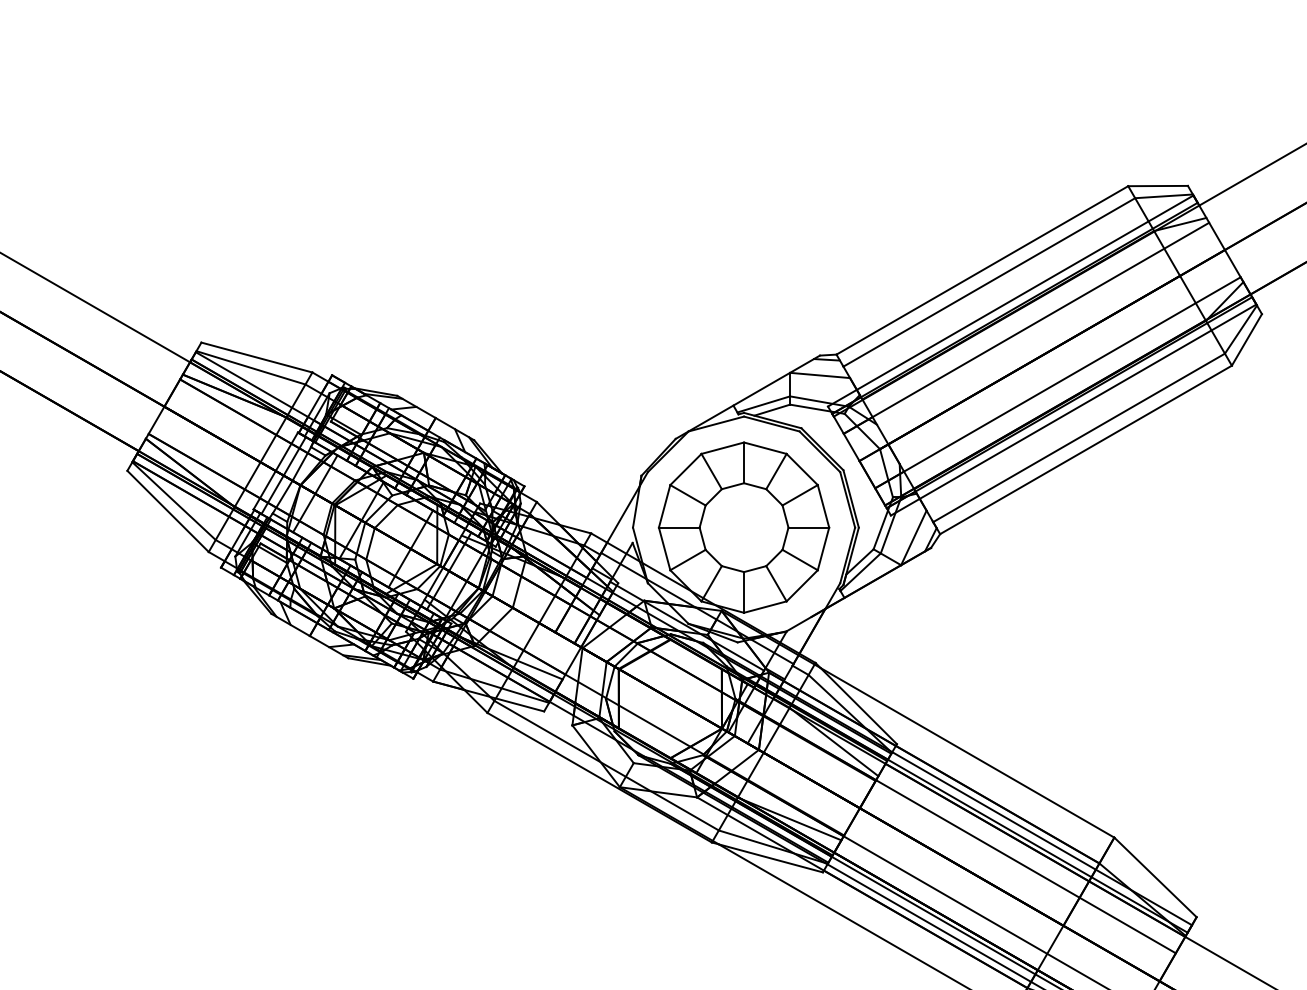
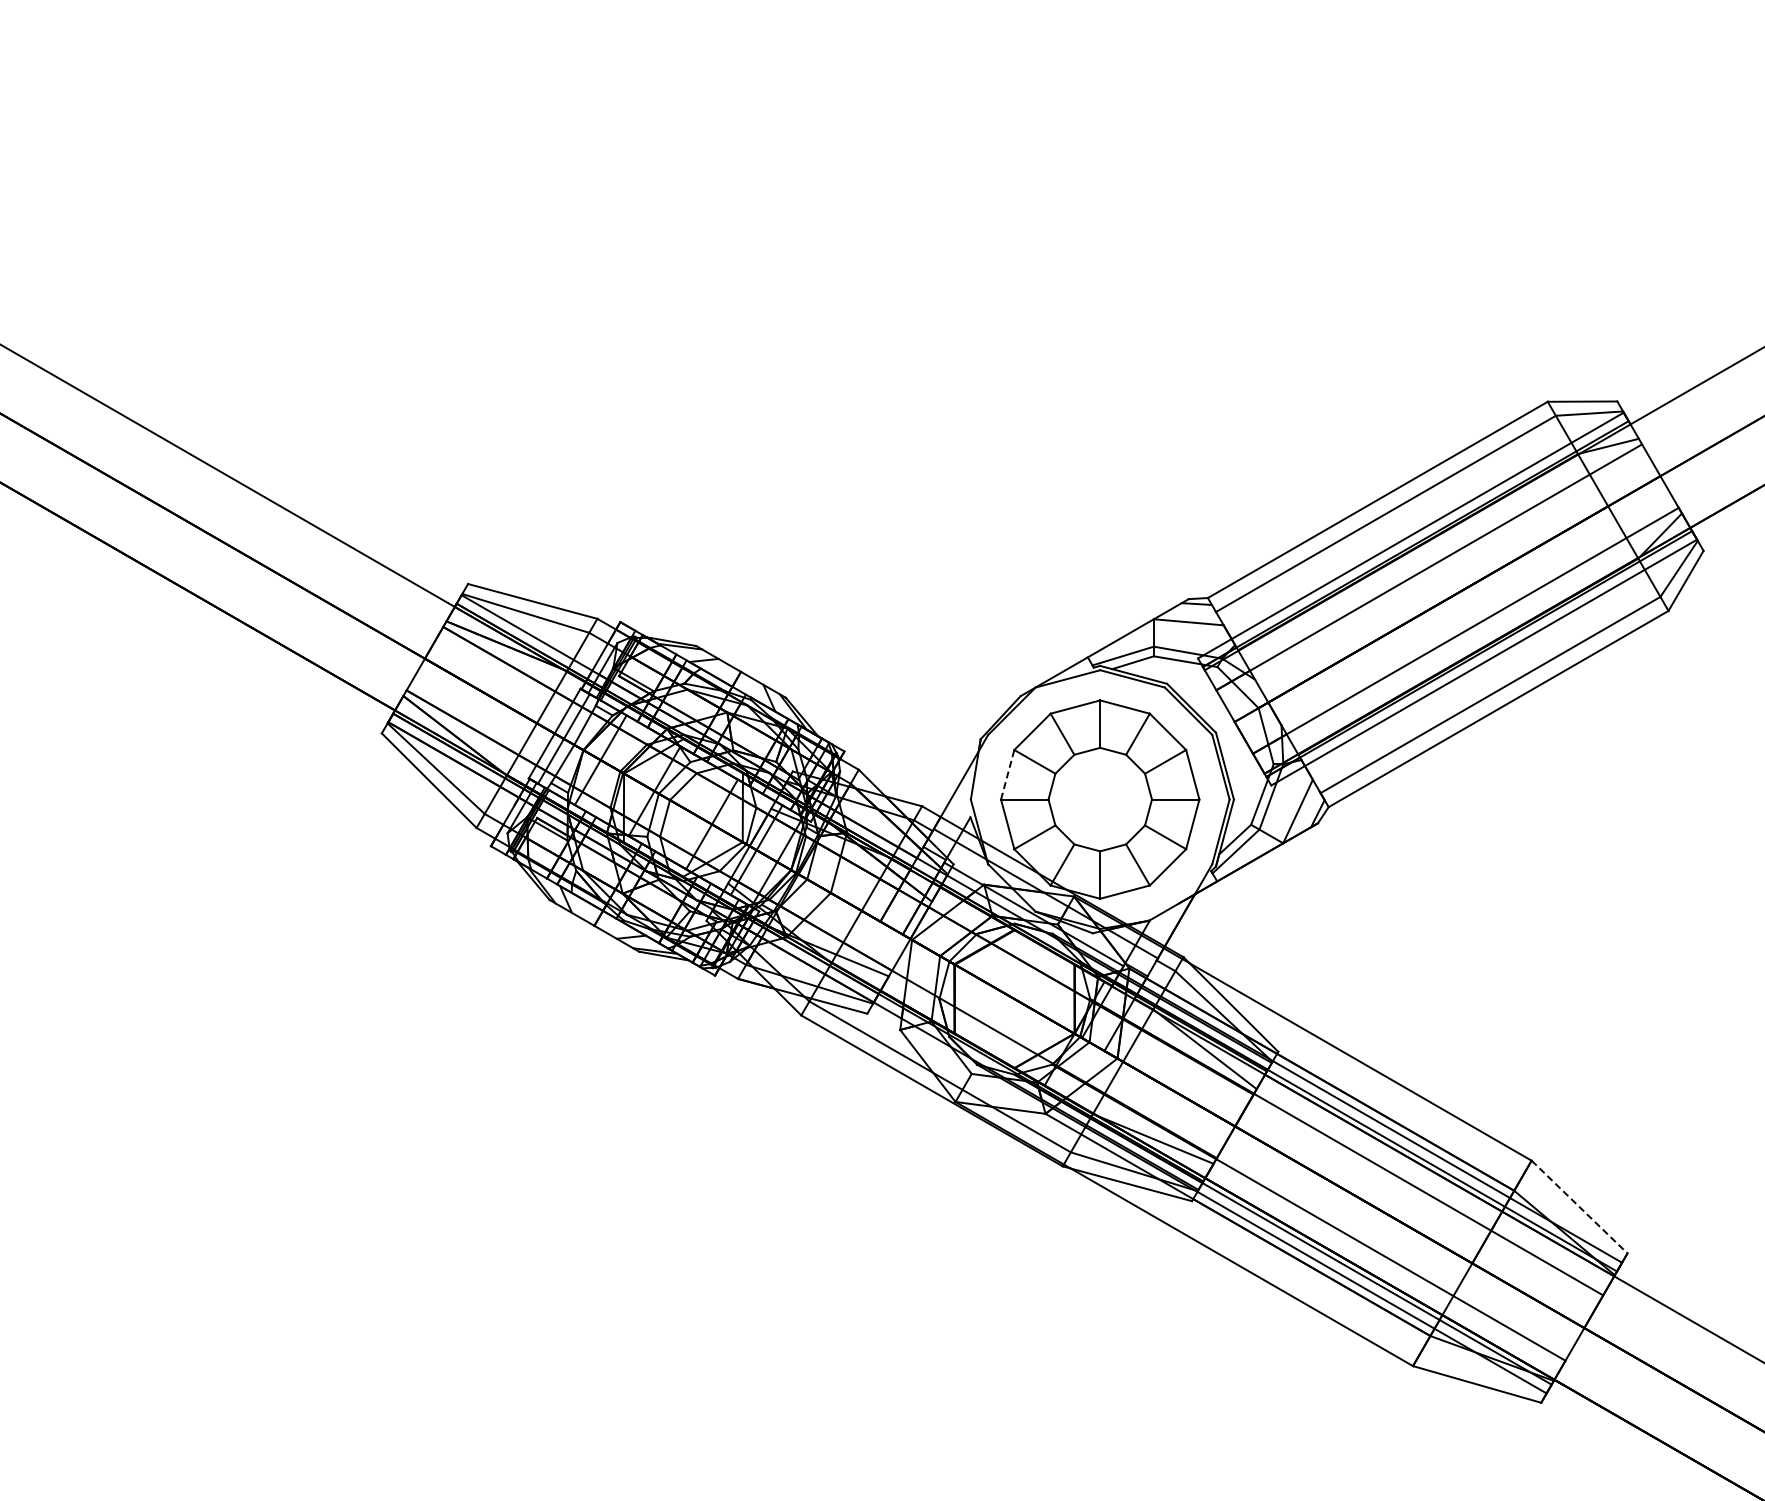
line: (664, 506) -> (1007, 774), solid -> dashed
line: (1155, 877) -> (1579, 1207), solid -> dashed

